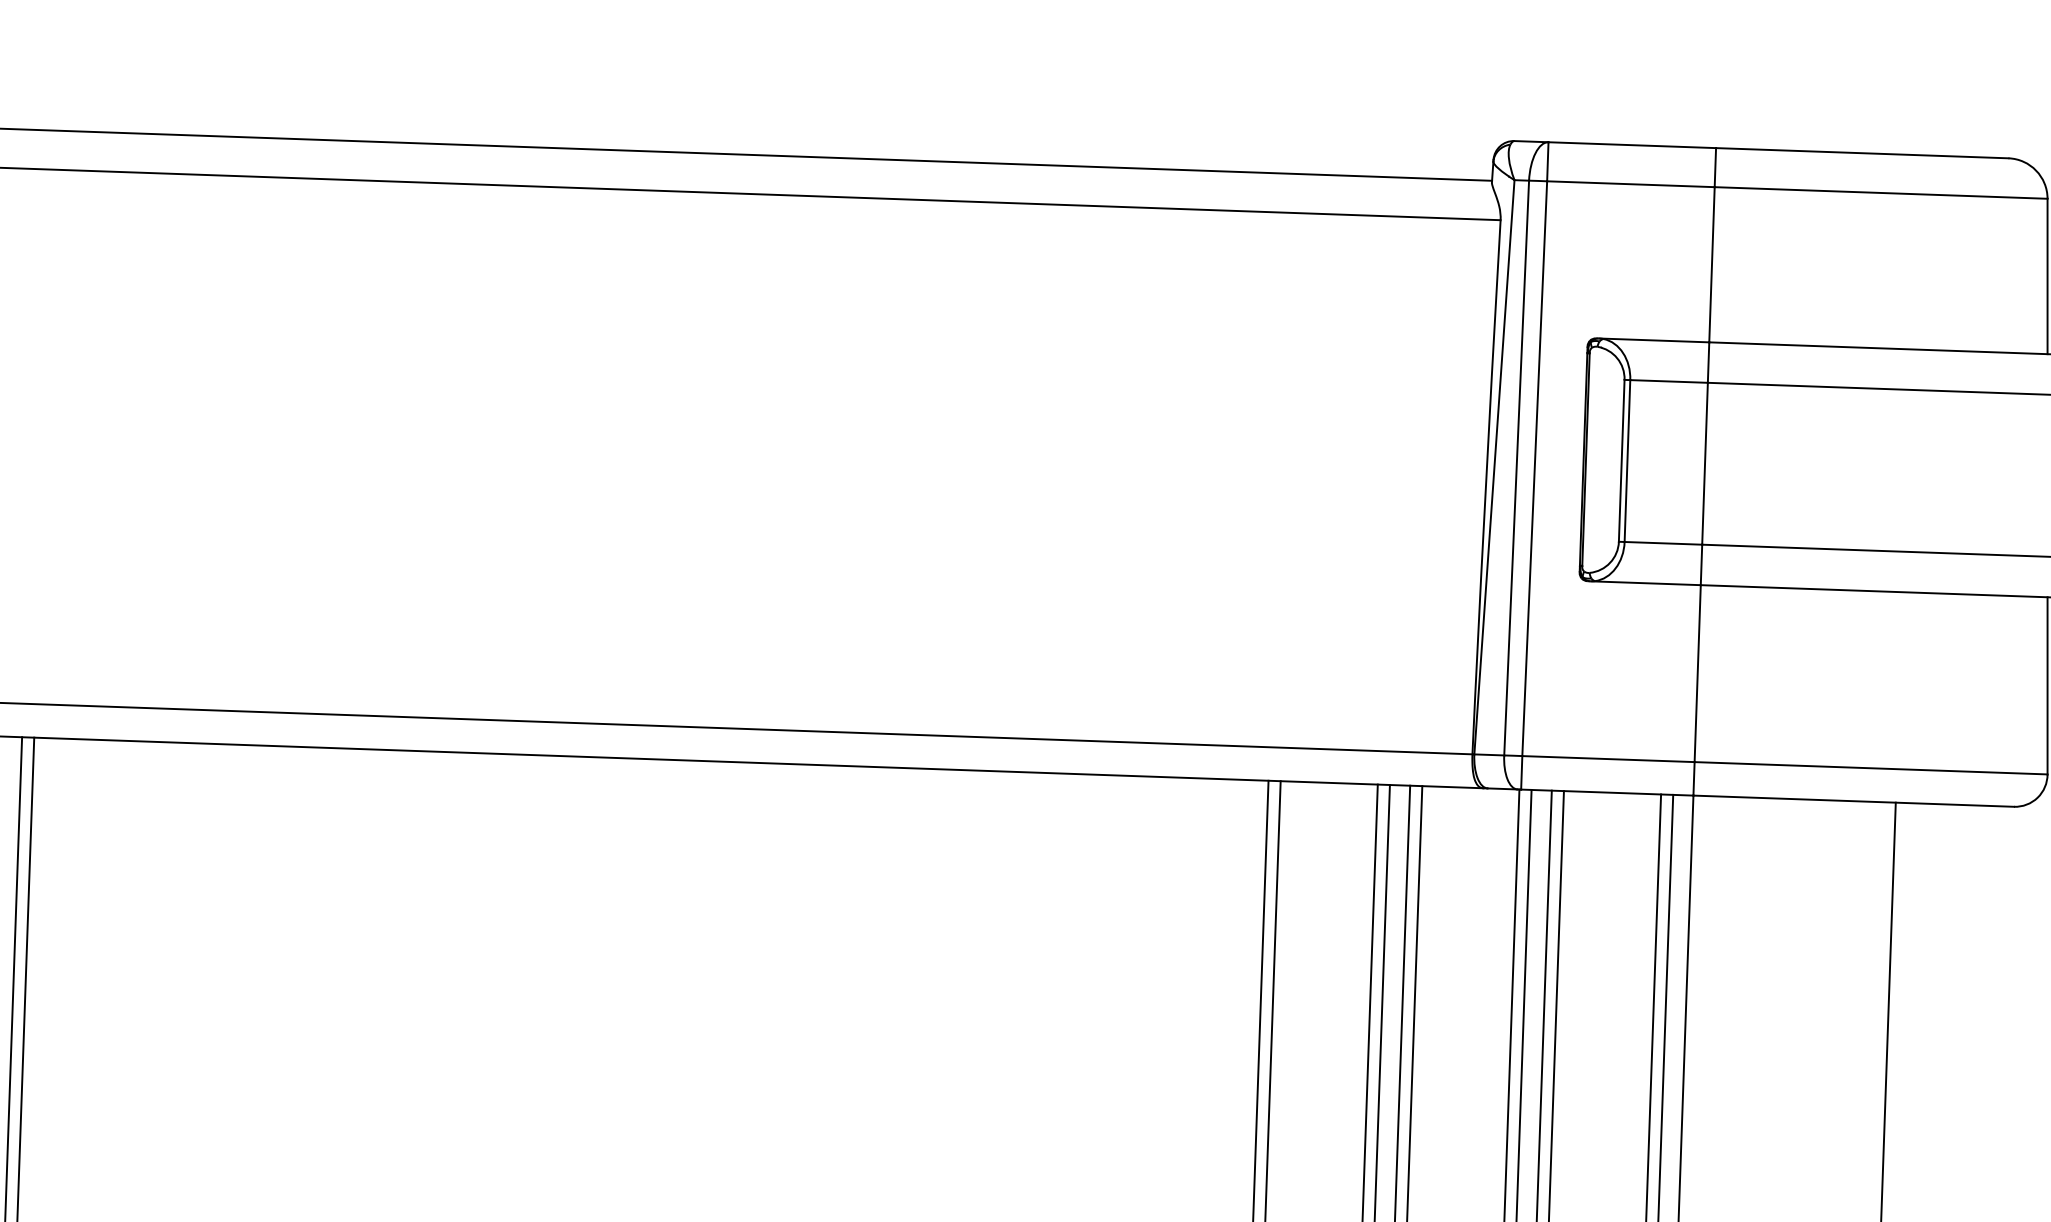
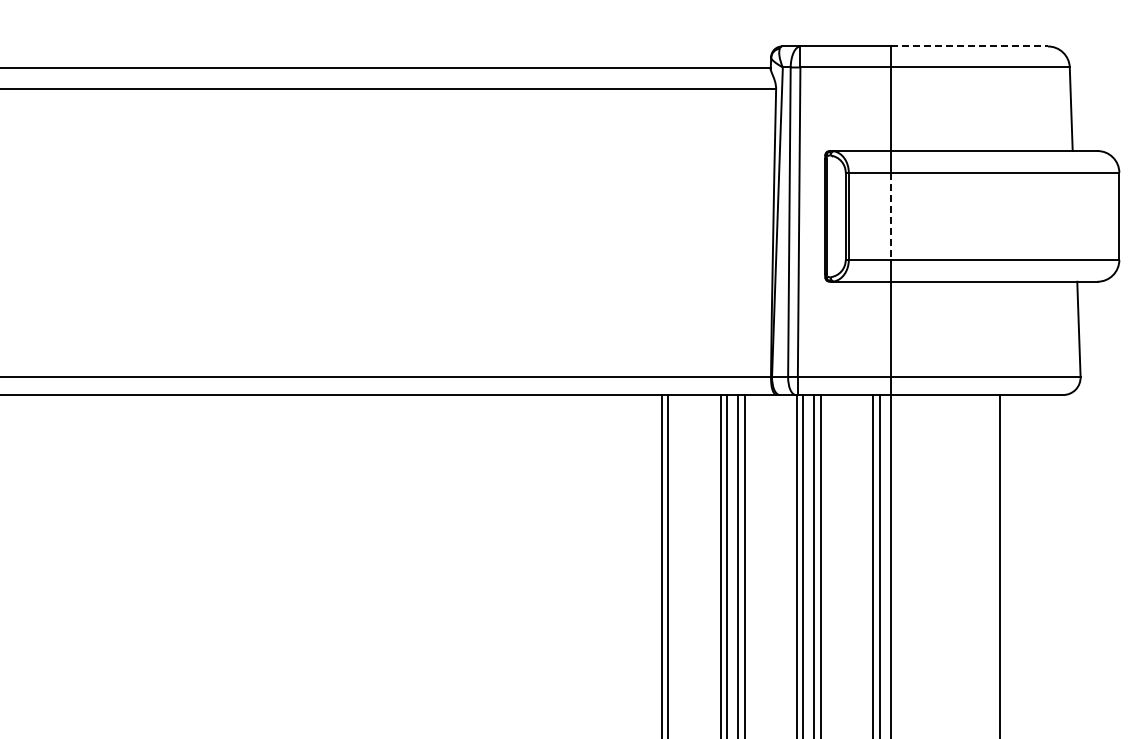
line: (1862, 153) -> (969, 46), solid -> dashed
line: (1704, 463) -> (890, 216), solid -> dashed

